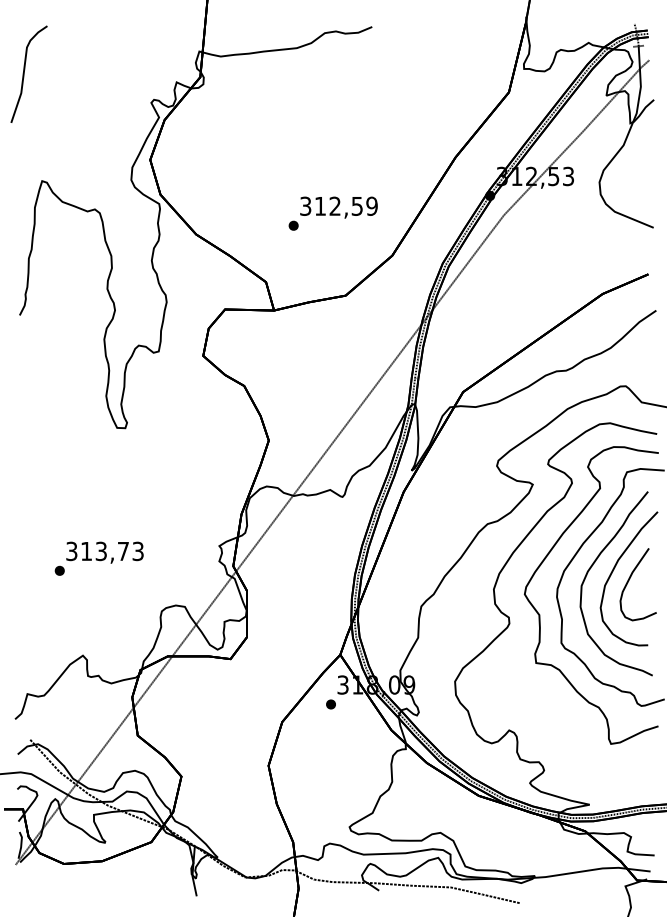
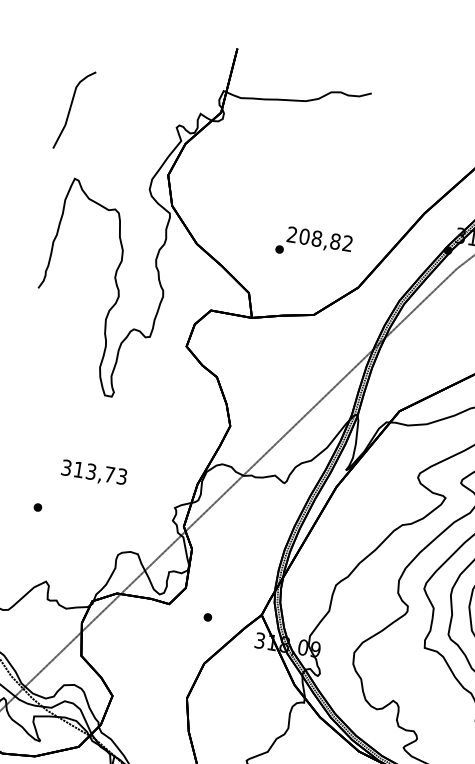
curve: (24, 73) -> (70, 108), moved
text: (338, 205) -> (319, 238), 312,59 -> 208,82
text: (104, 552) -> (93, 473), moved
part: (330, 704) -> (207, 617), moved

